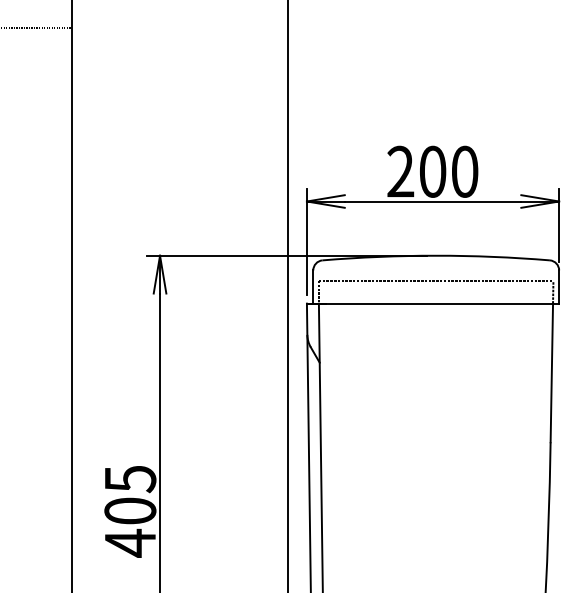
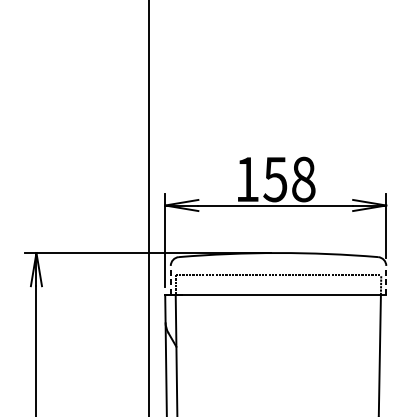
text: (432, 171) -> (275, 179), 200 -> 158
line: (313, 287) -> (170, 280), solid -> dashed
line: (559, 287) -> (386, 280), solid -> dashed

